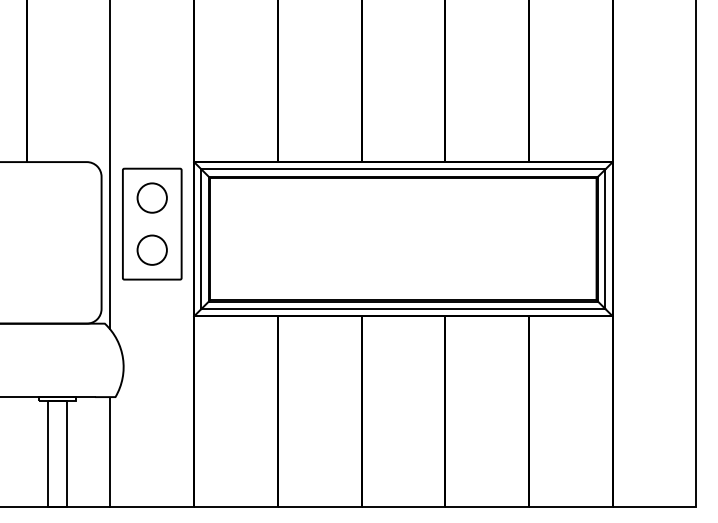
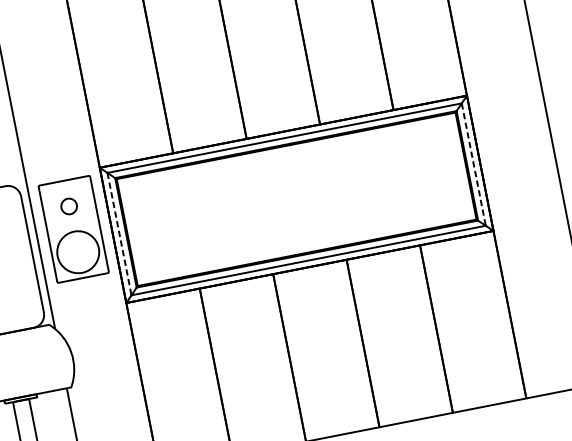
circle: (151, 197) -> (68, 206), size x0.6
line: (201, 239) -> (119, 234), solid -> dashed
line: (605, 239) -> (473, 164), solid -> dashed
circle: (151, 249) -> (77, 251), size x1.6

